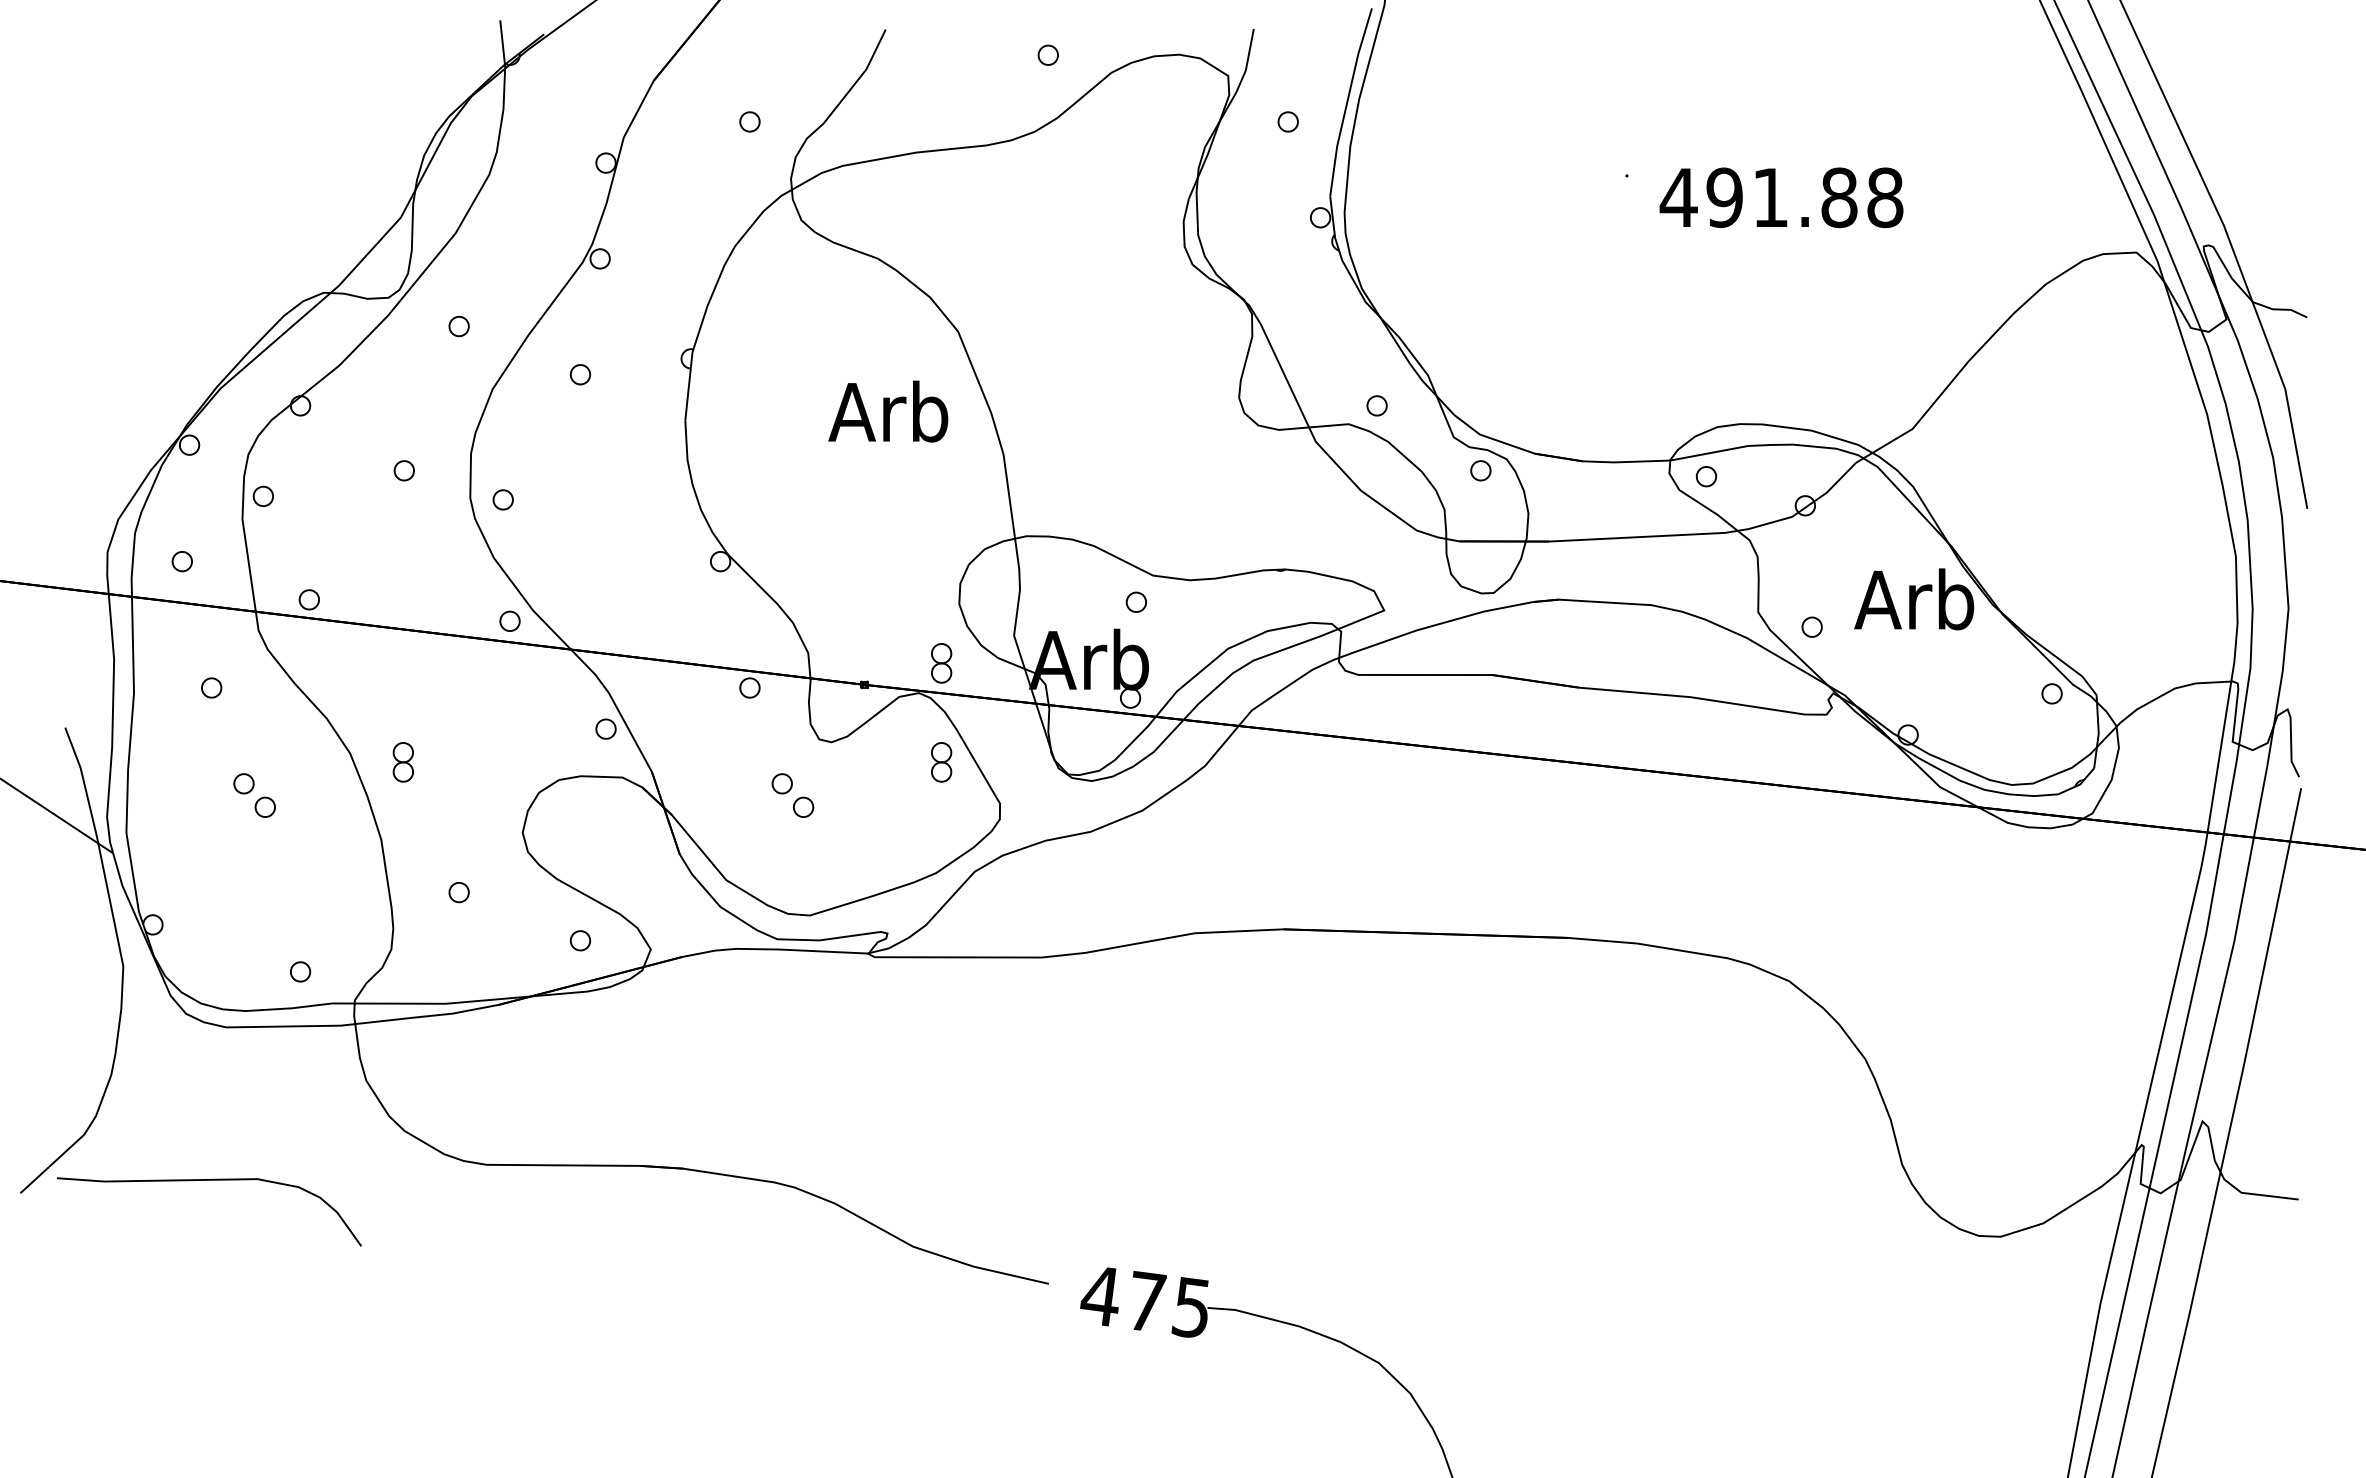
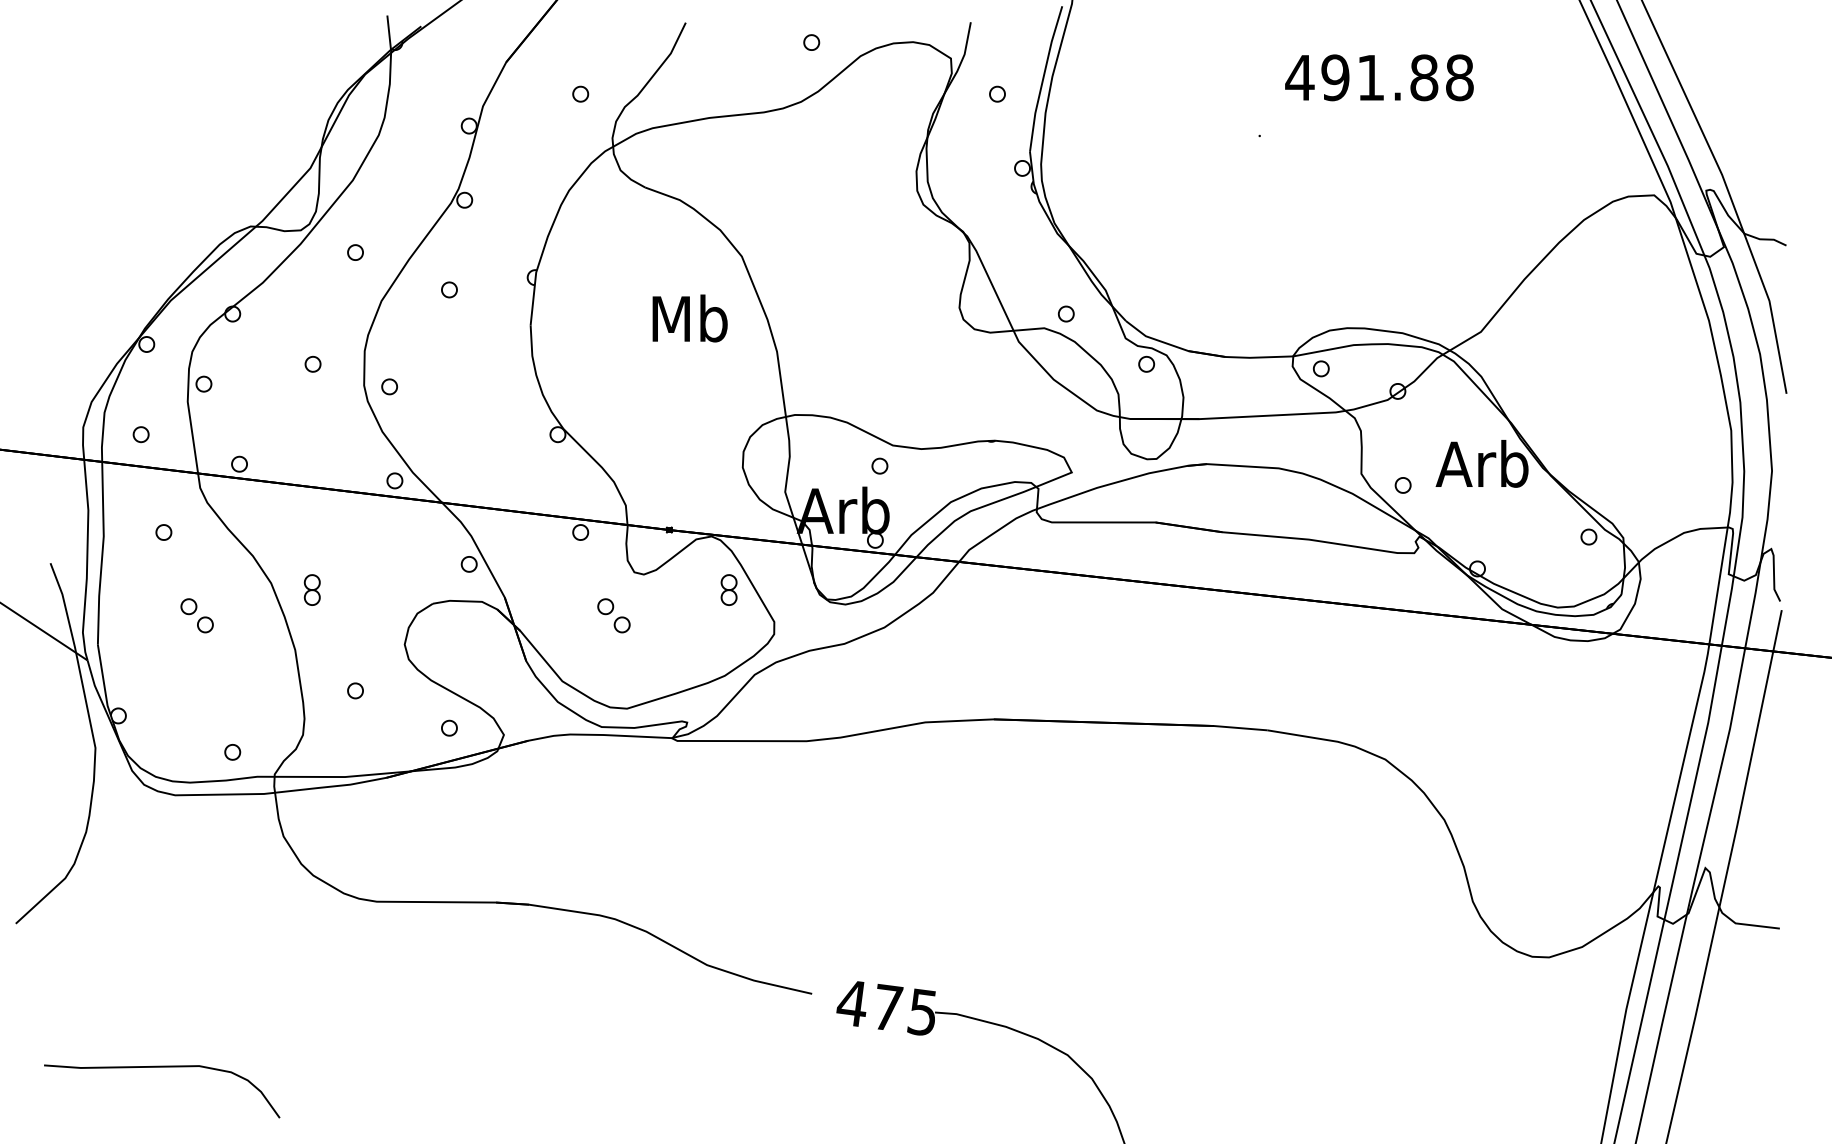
text: (1781, 197) -> (1379, 77), moved
text: (888, 411) -> (687, 318), Arb -> Mb
part: (941, 663) -> (729, 513), removed
curve: (208, 1180) -> (161, 1067), moved

